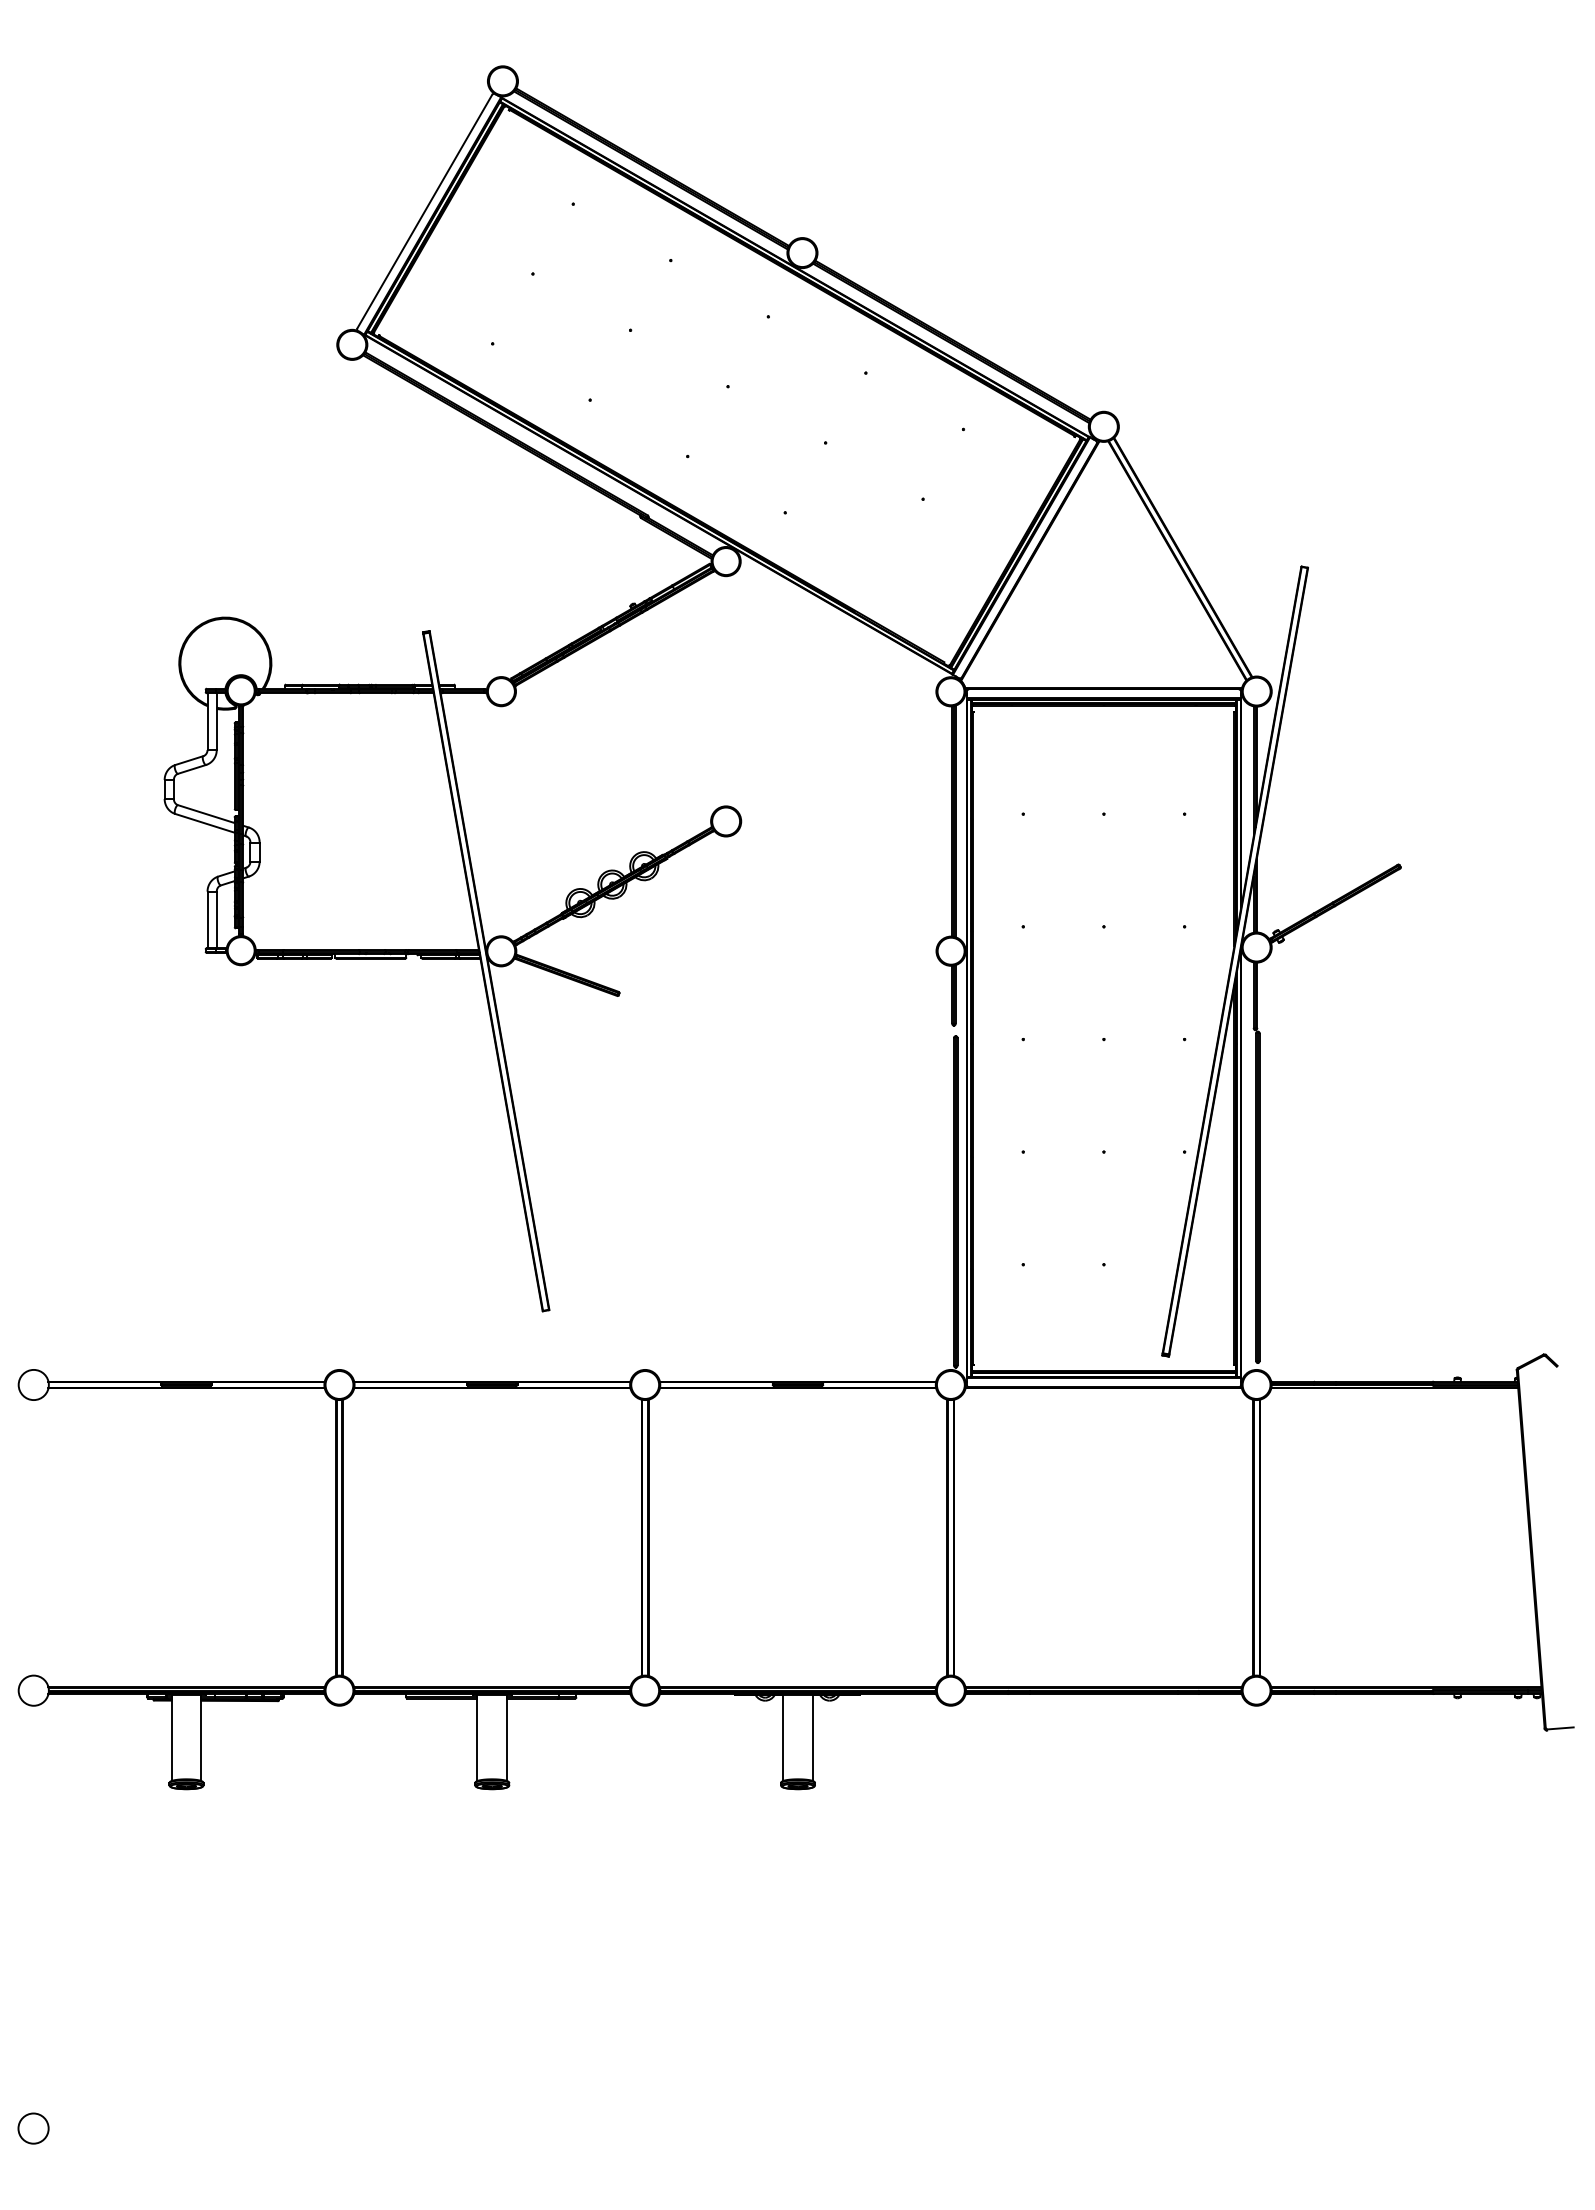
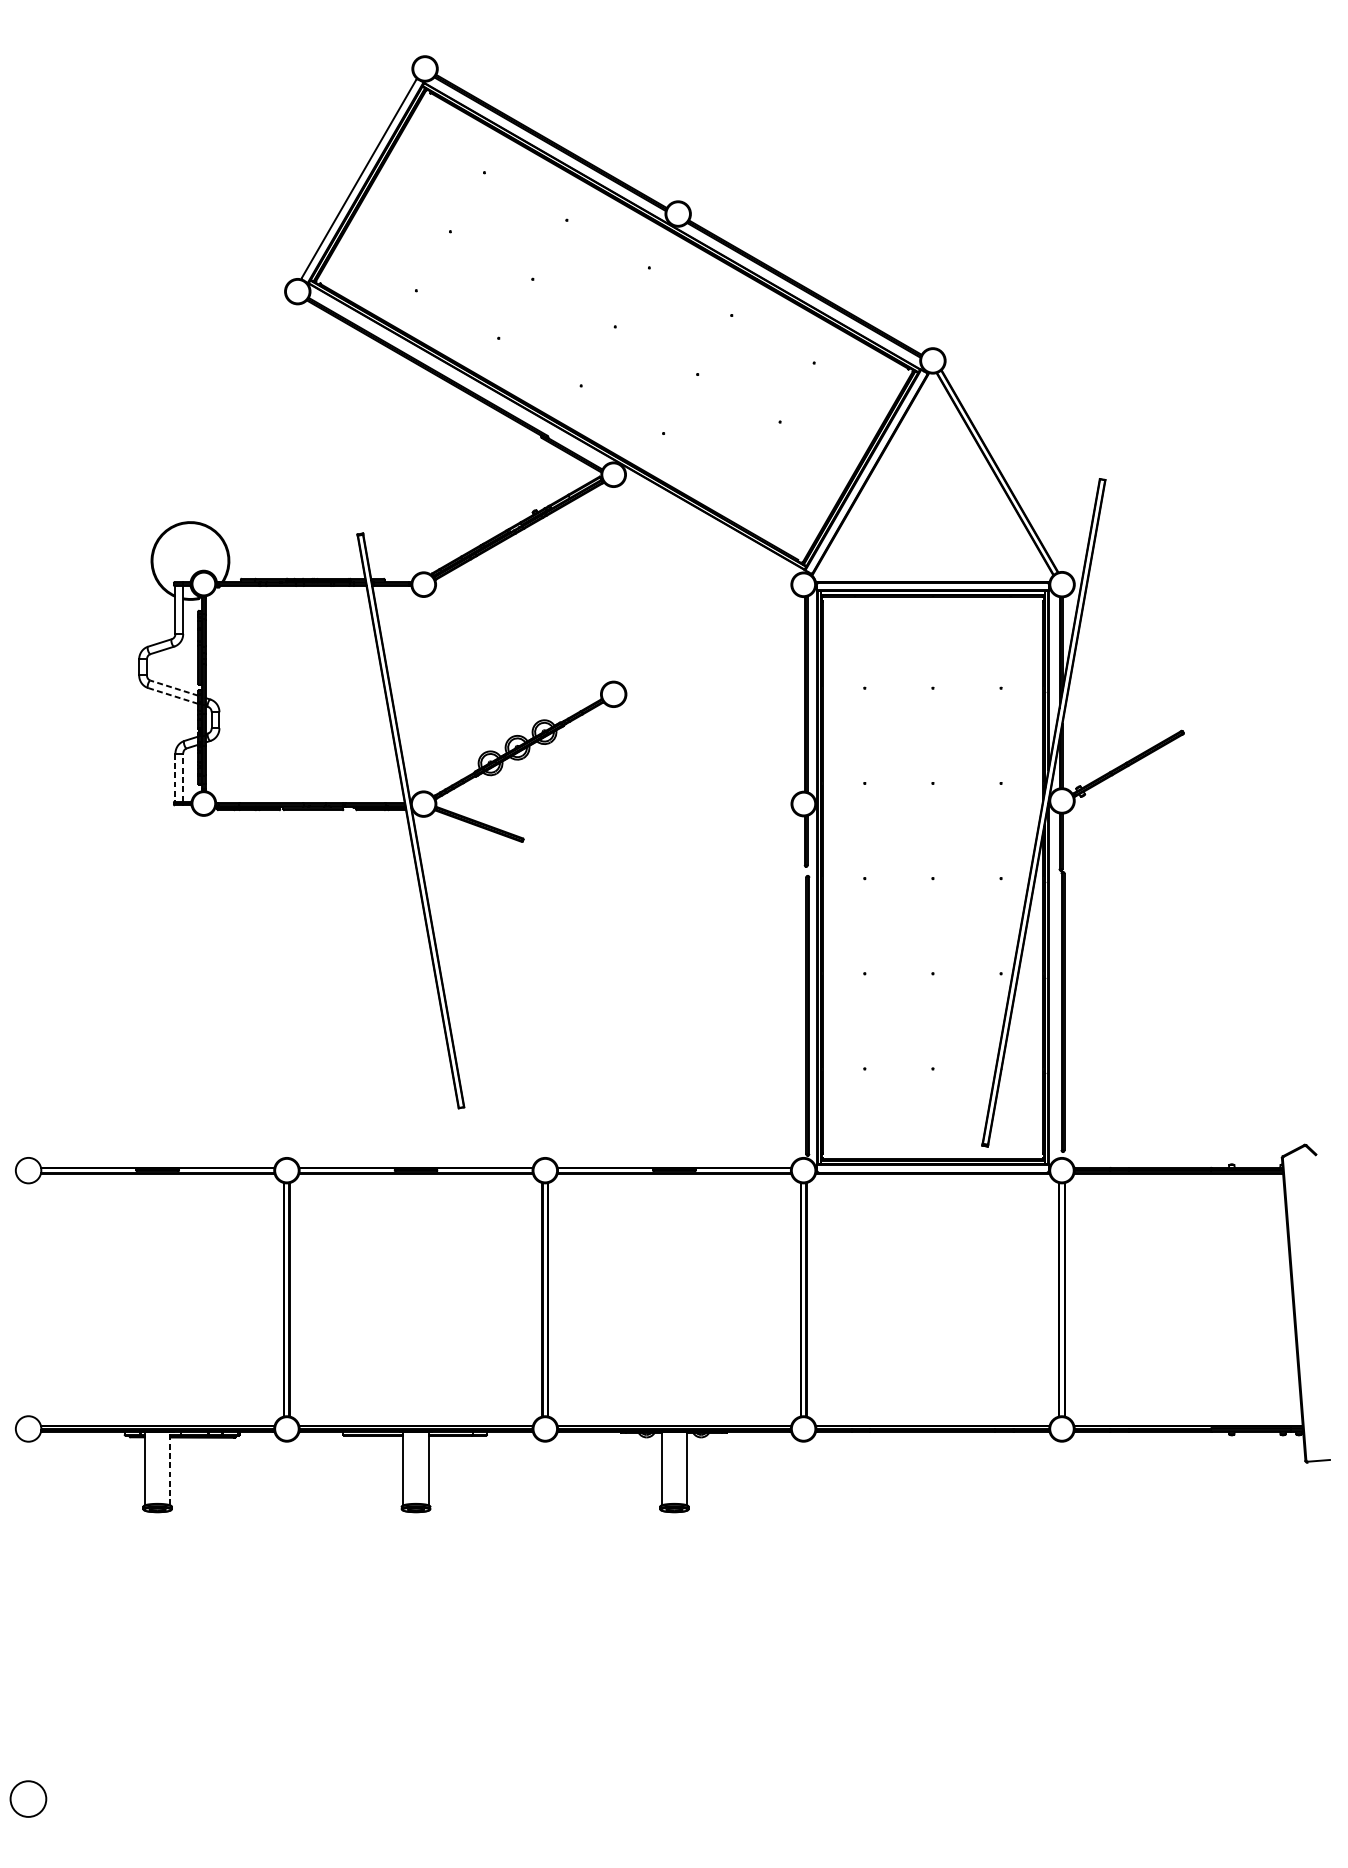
line: (206, 814) -> (174, 688), solid -> dashed
line: (205, 823) -> (173, 696), solid -> dashed
line: (216, 919) -> (182, 777), solid -> dashed
line: (207, 920) -> (175, 778), solid -> dashed
line: (201, 1737) -> (170, 1468), solid -> dashed
circle: (33, 2128) -> (28, 1798), size x1.4

